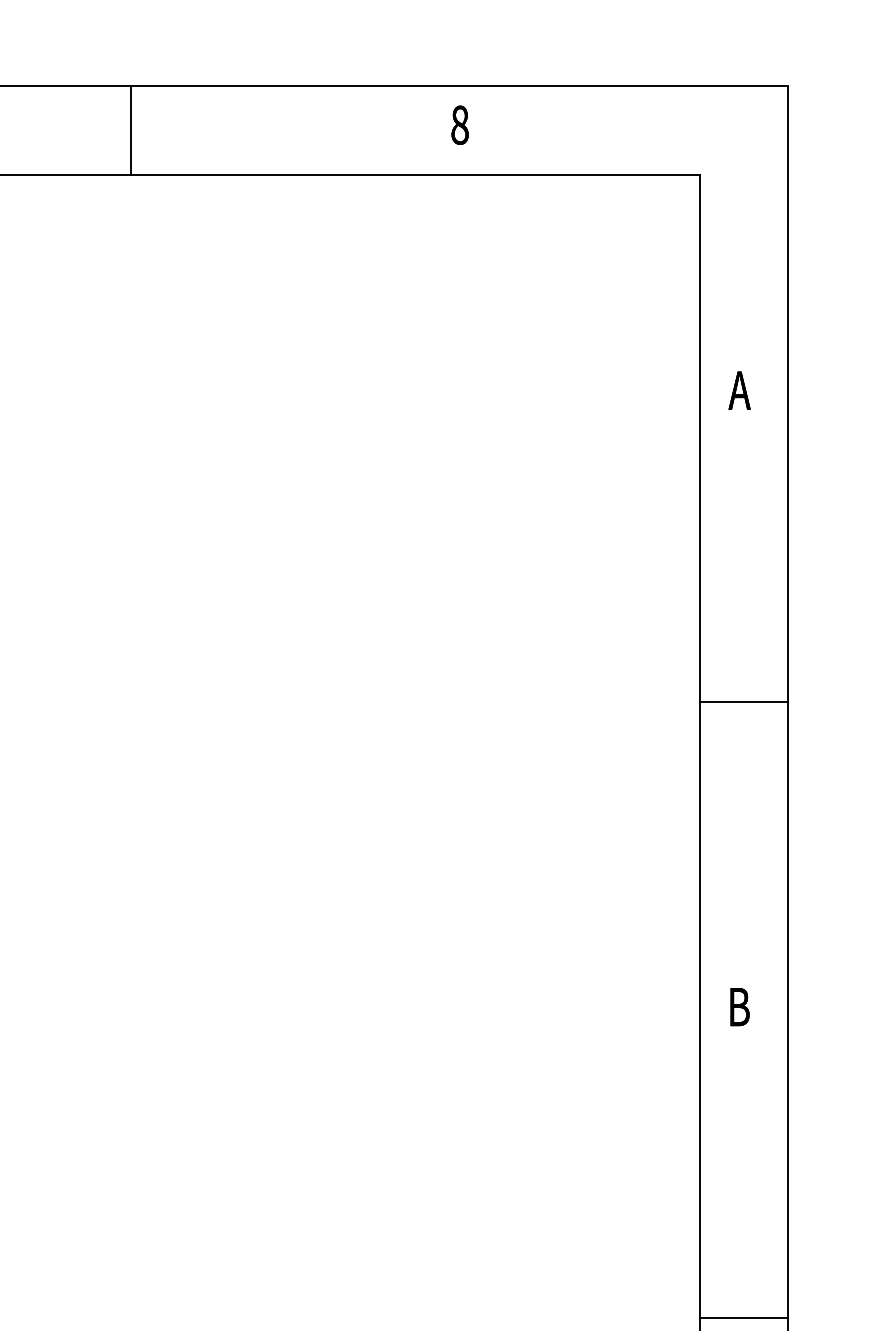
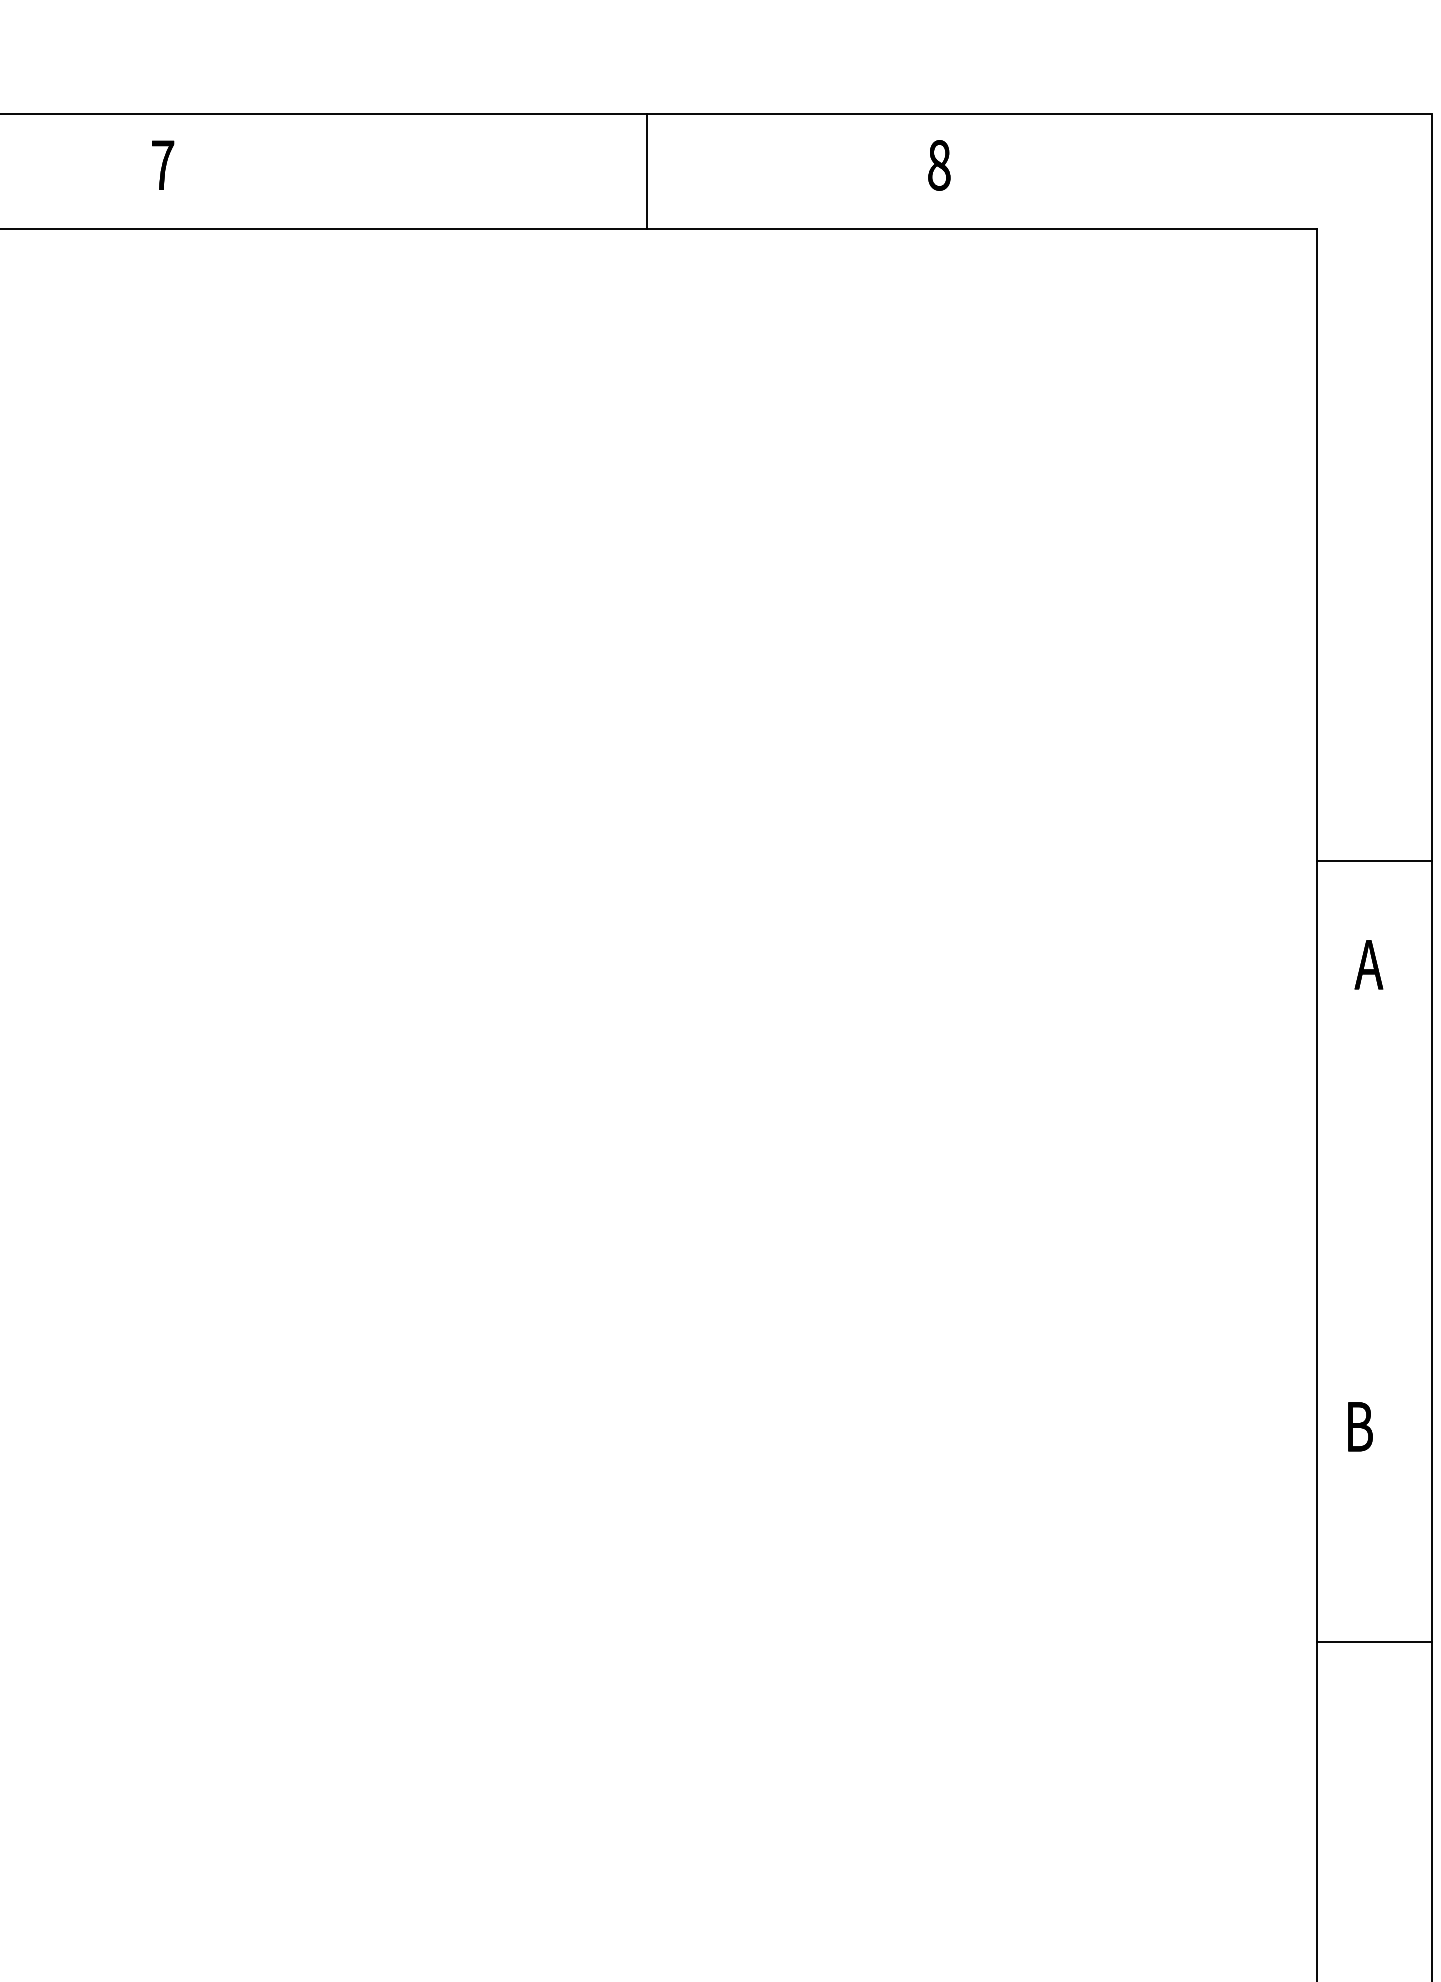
text: (460, 125) -> (939, 165), moved
line: (130, 130) -> (646, 171), moved
text: (739, 390) -> (1368, 964), moved
line: (743, 702) -> (1374, 861), moved
text: (740, 1006) -> (1360, 1426), moved
line: (743, 1318) -> (1374, 1642), moved

